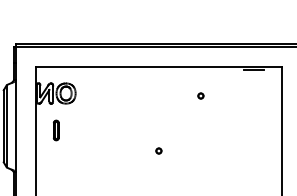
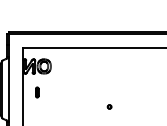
part: (200, 95) -> (138, 67), removed
part: (55, 130) -> (36, 92), size x0.71

